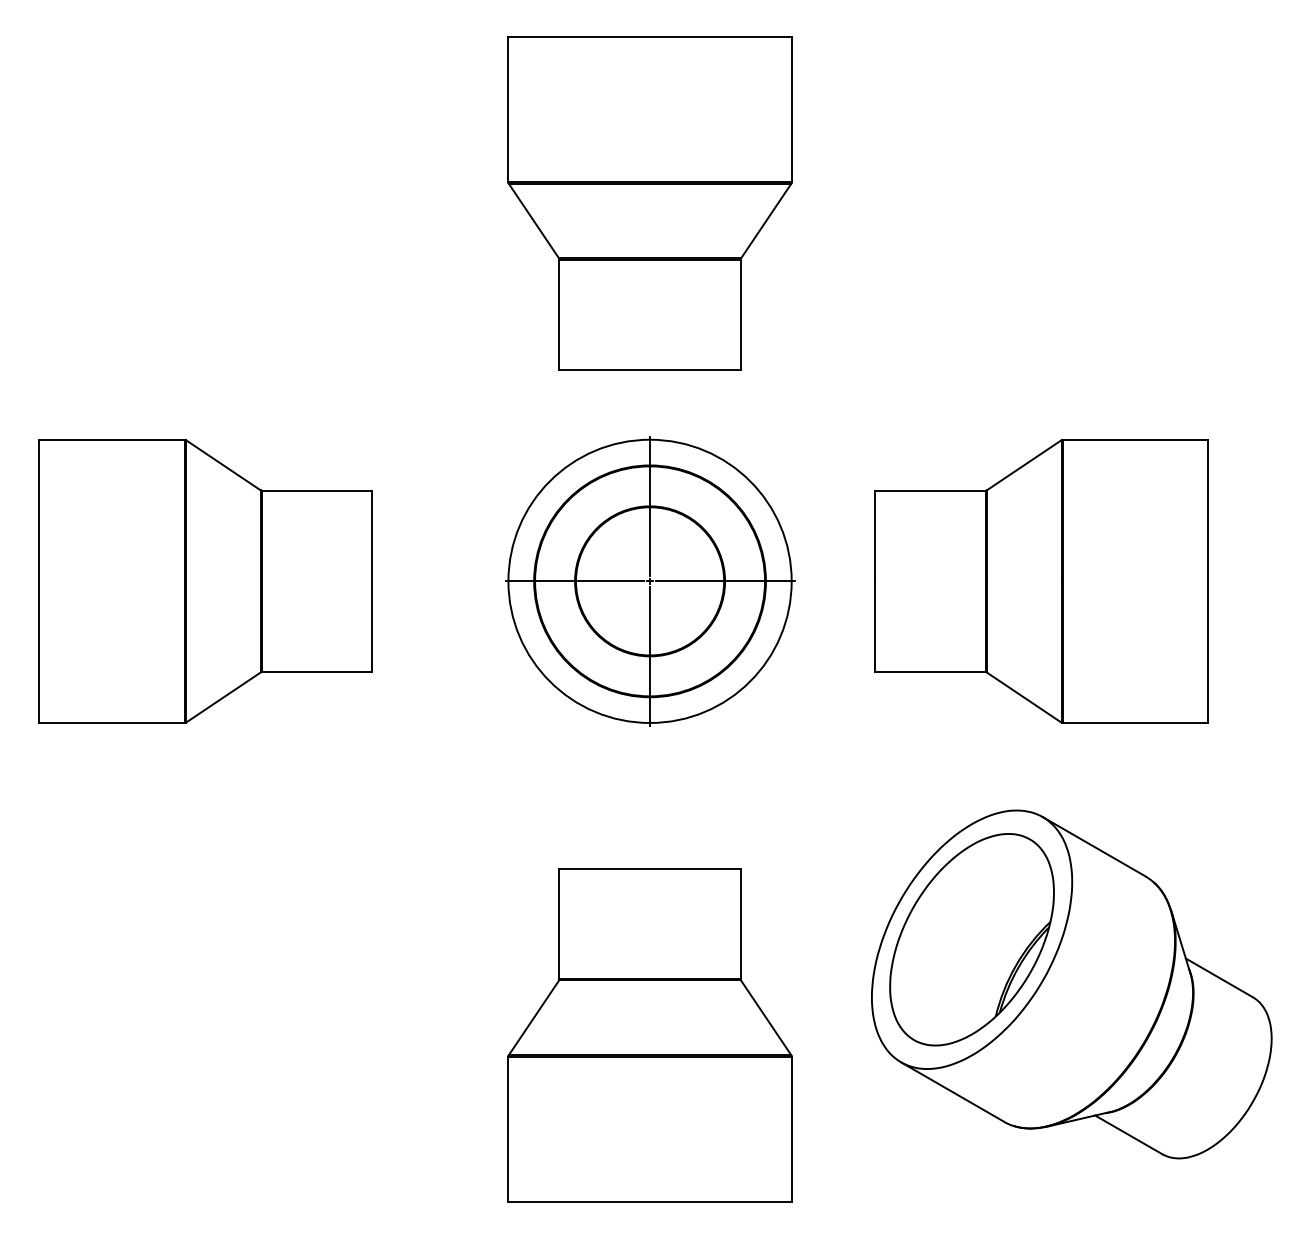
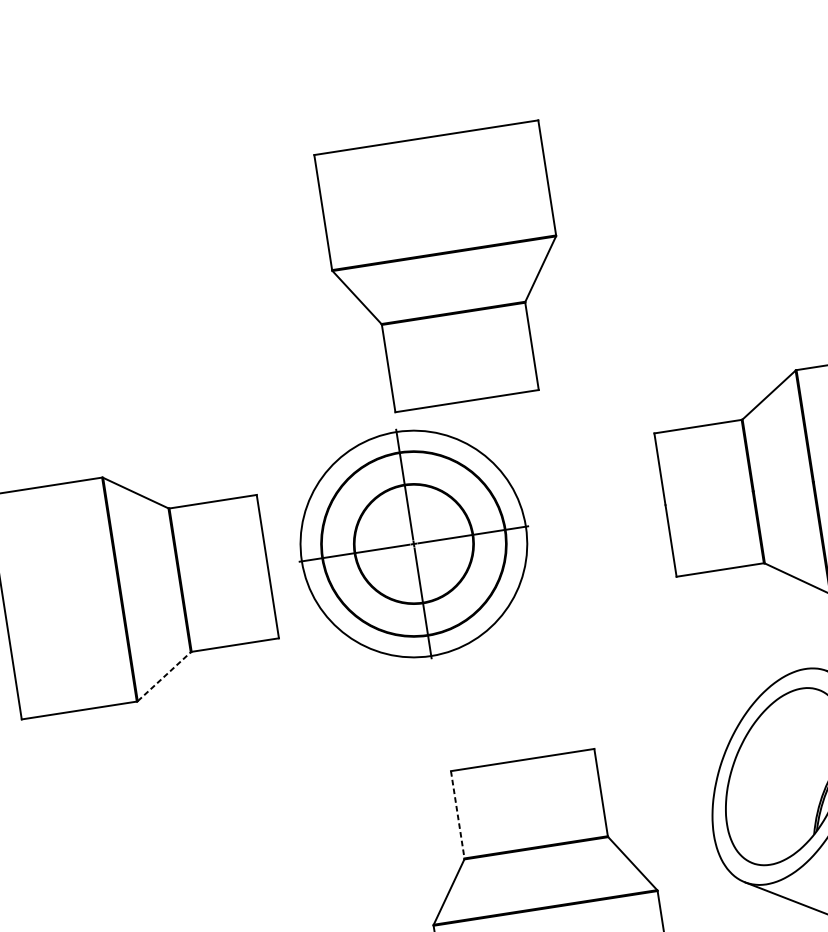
part: (649, 203) -> (446, 269), moved
part: (650, 581) -> (414, 544), moved
line: (223, 697) -> (164, 676), solid -> dashed
line: (559, 924) -> (457, 815), solid -> dashed

